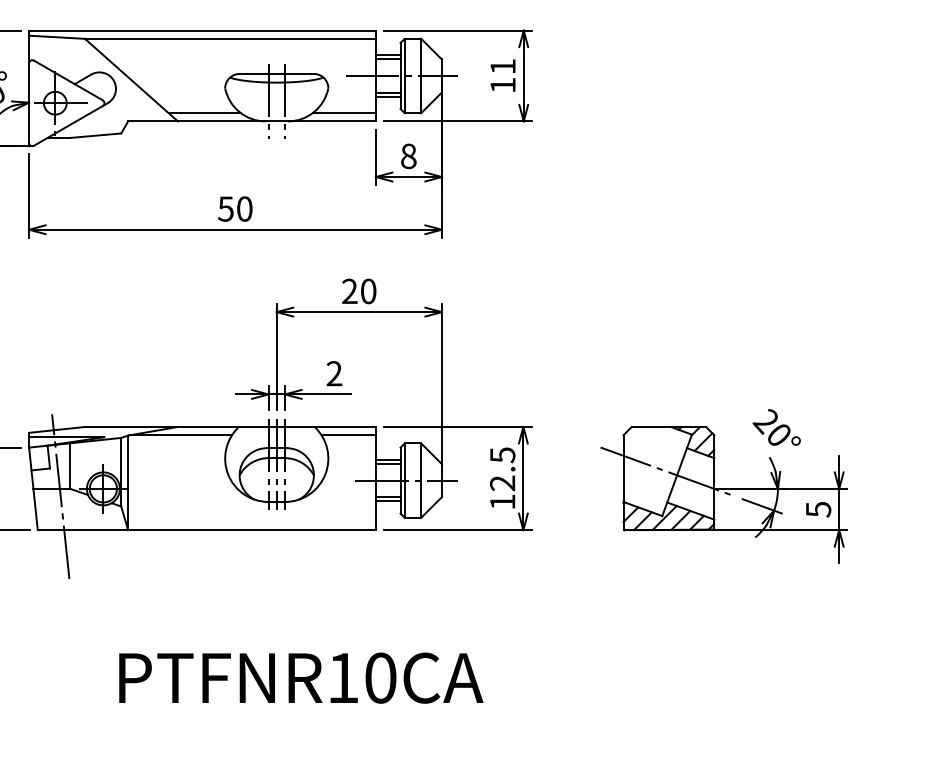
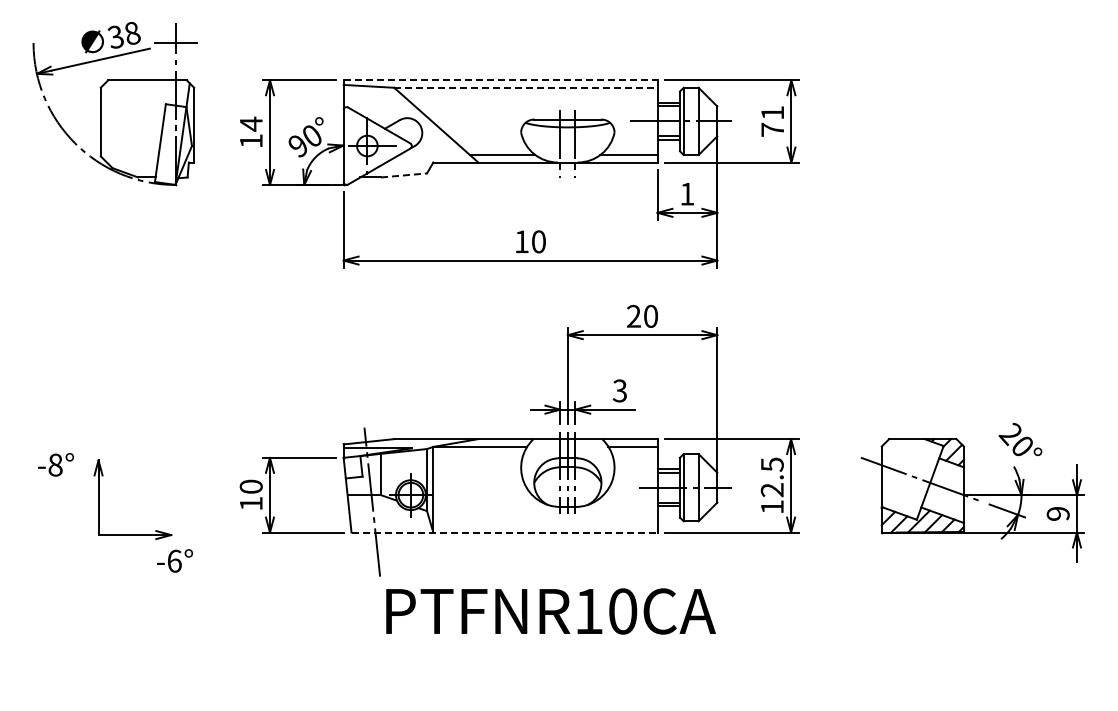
line: (202, 30) -> (500, 80), solid -> dashed
line: (229, 38) -> (525, 87), solid -> dashed
text: (502, 84) -> (772, 129), 11 -> 71
line: (96, 135) -> (404, 175), solid -> dashed
text: (408, 155) -> (687, 193), 8 -> 1
text: (225, 208) -> (521, 241), 50 -> 10
text: (333, 374) -> (619, 391), 2 -> 3
text: (817, 510) -> (1057, 514), 5 -> 9
line: (207, 530) -> (505, 532), solid -> dashed
text: (300, 678) -> (550, 611), moved

